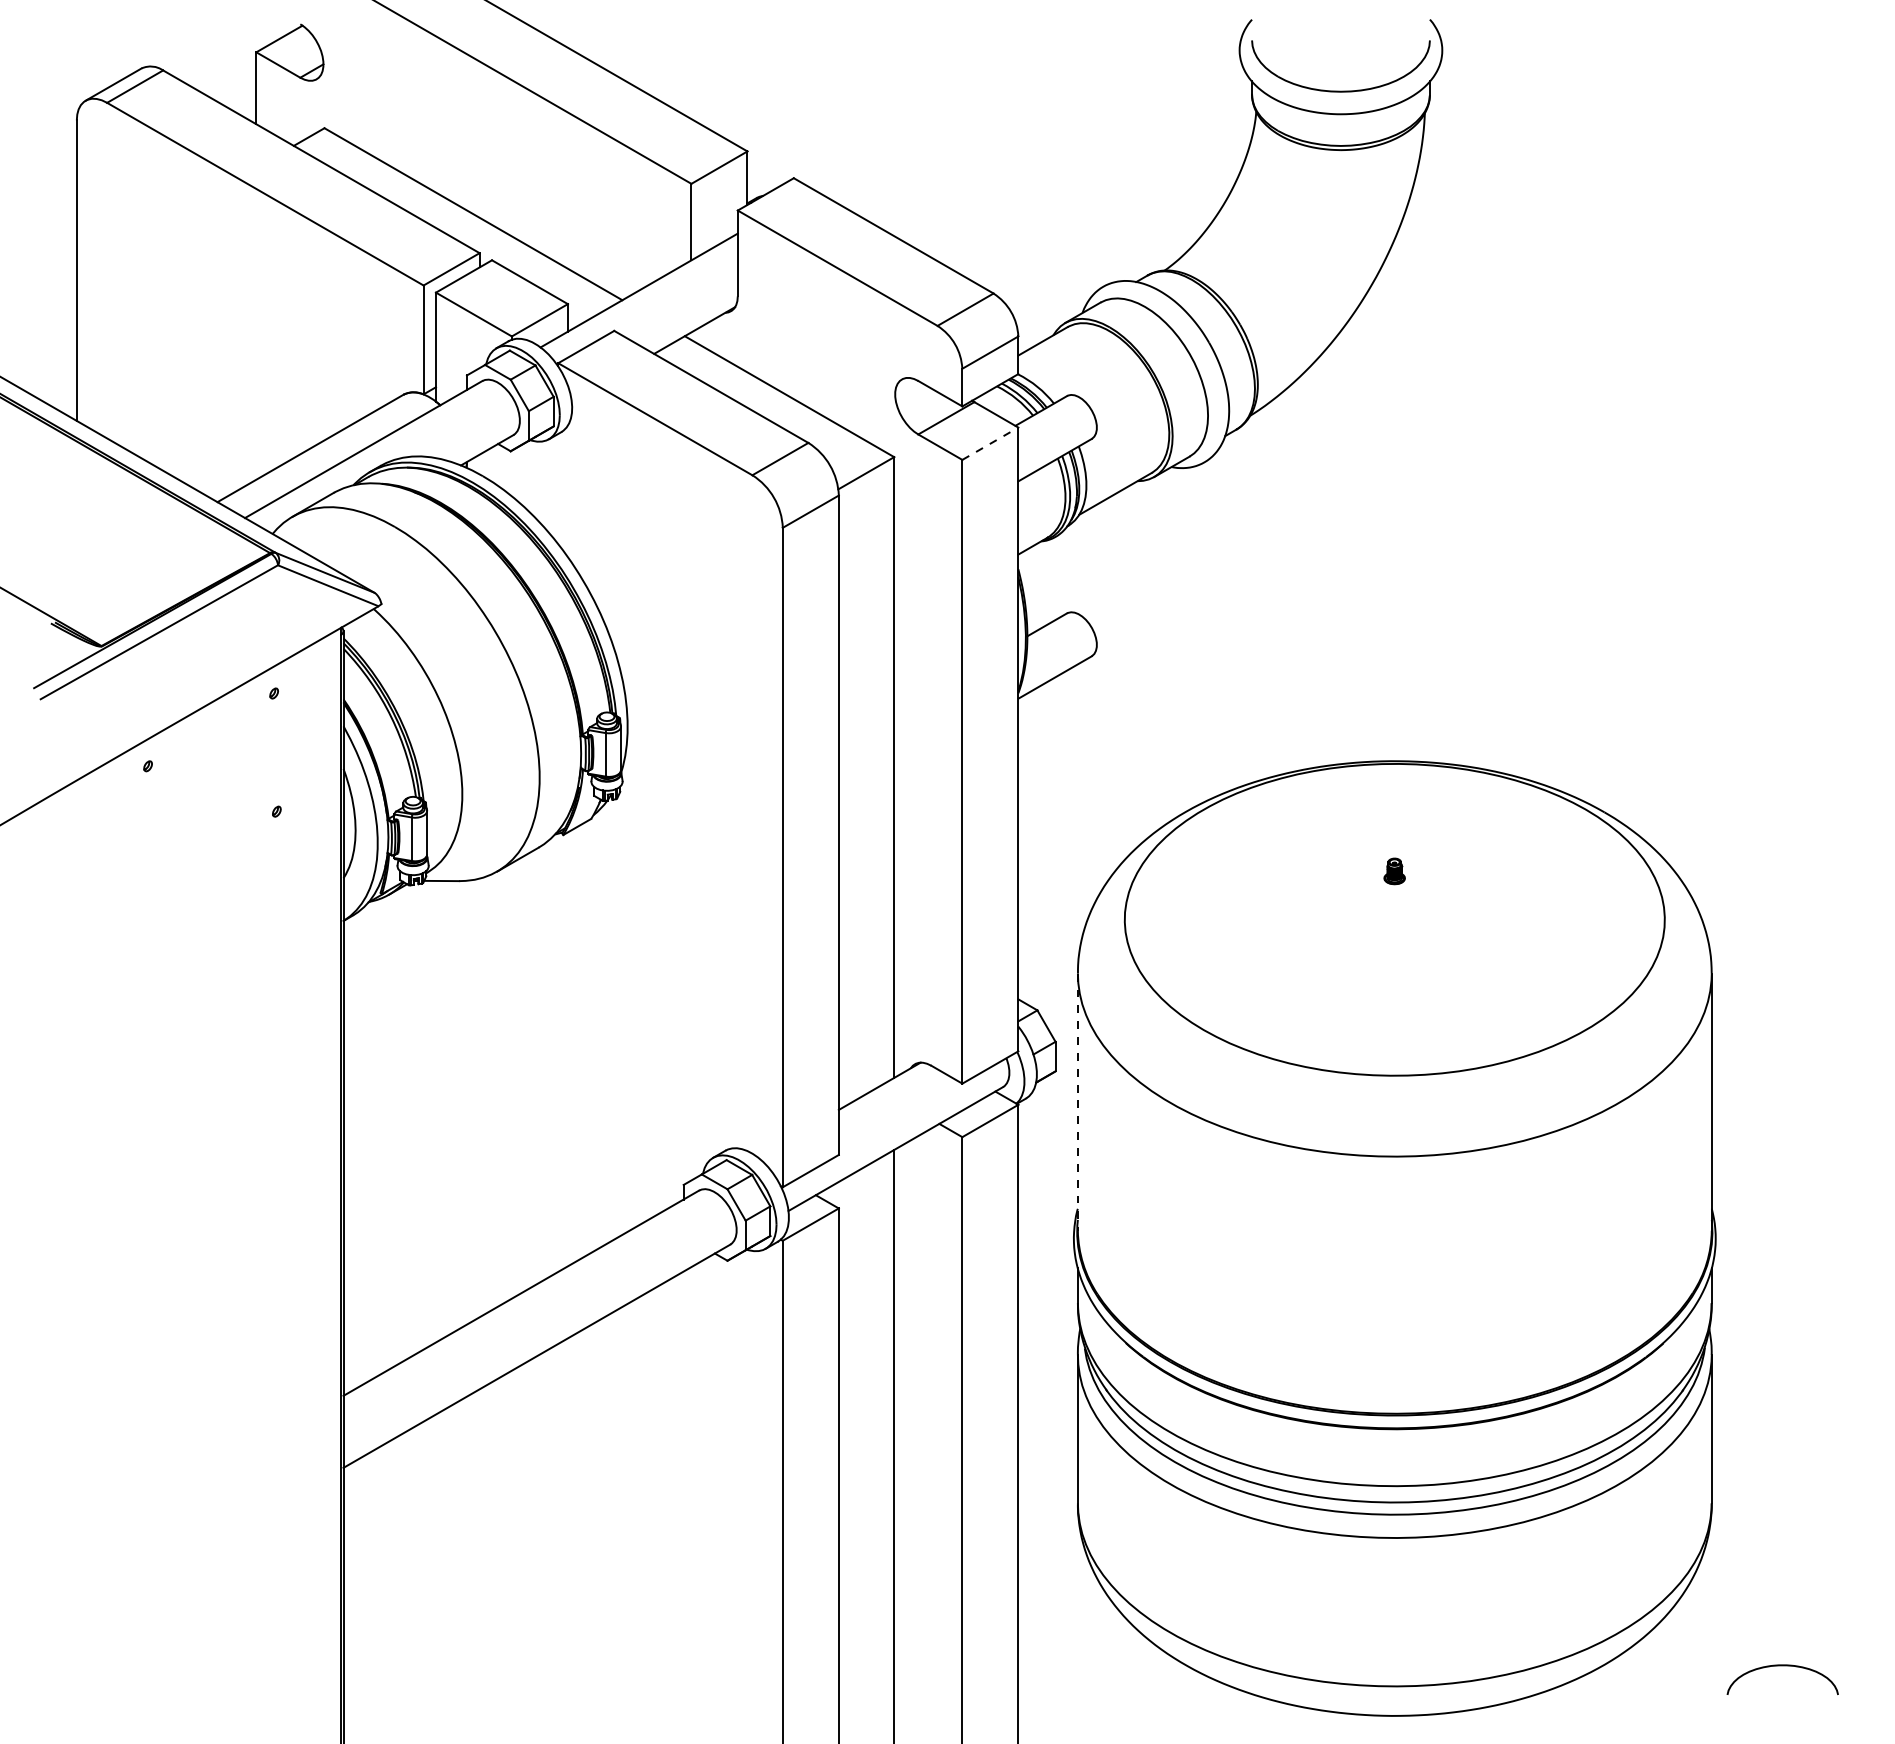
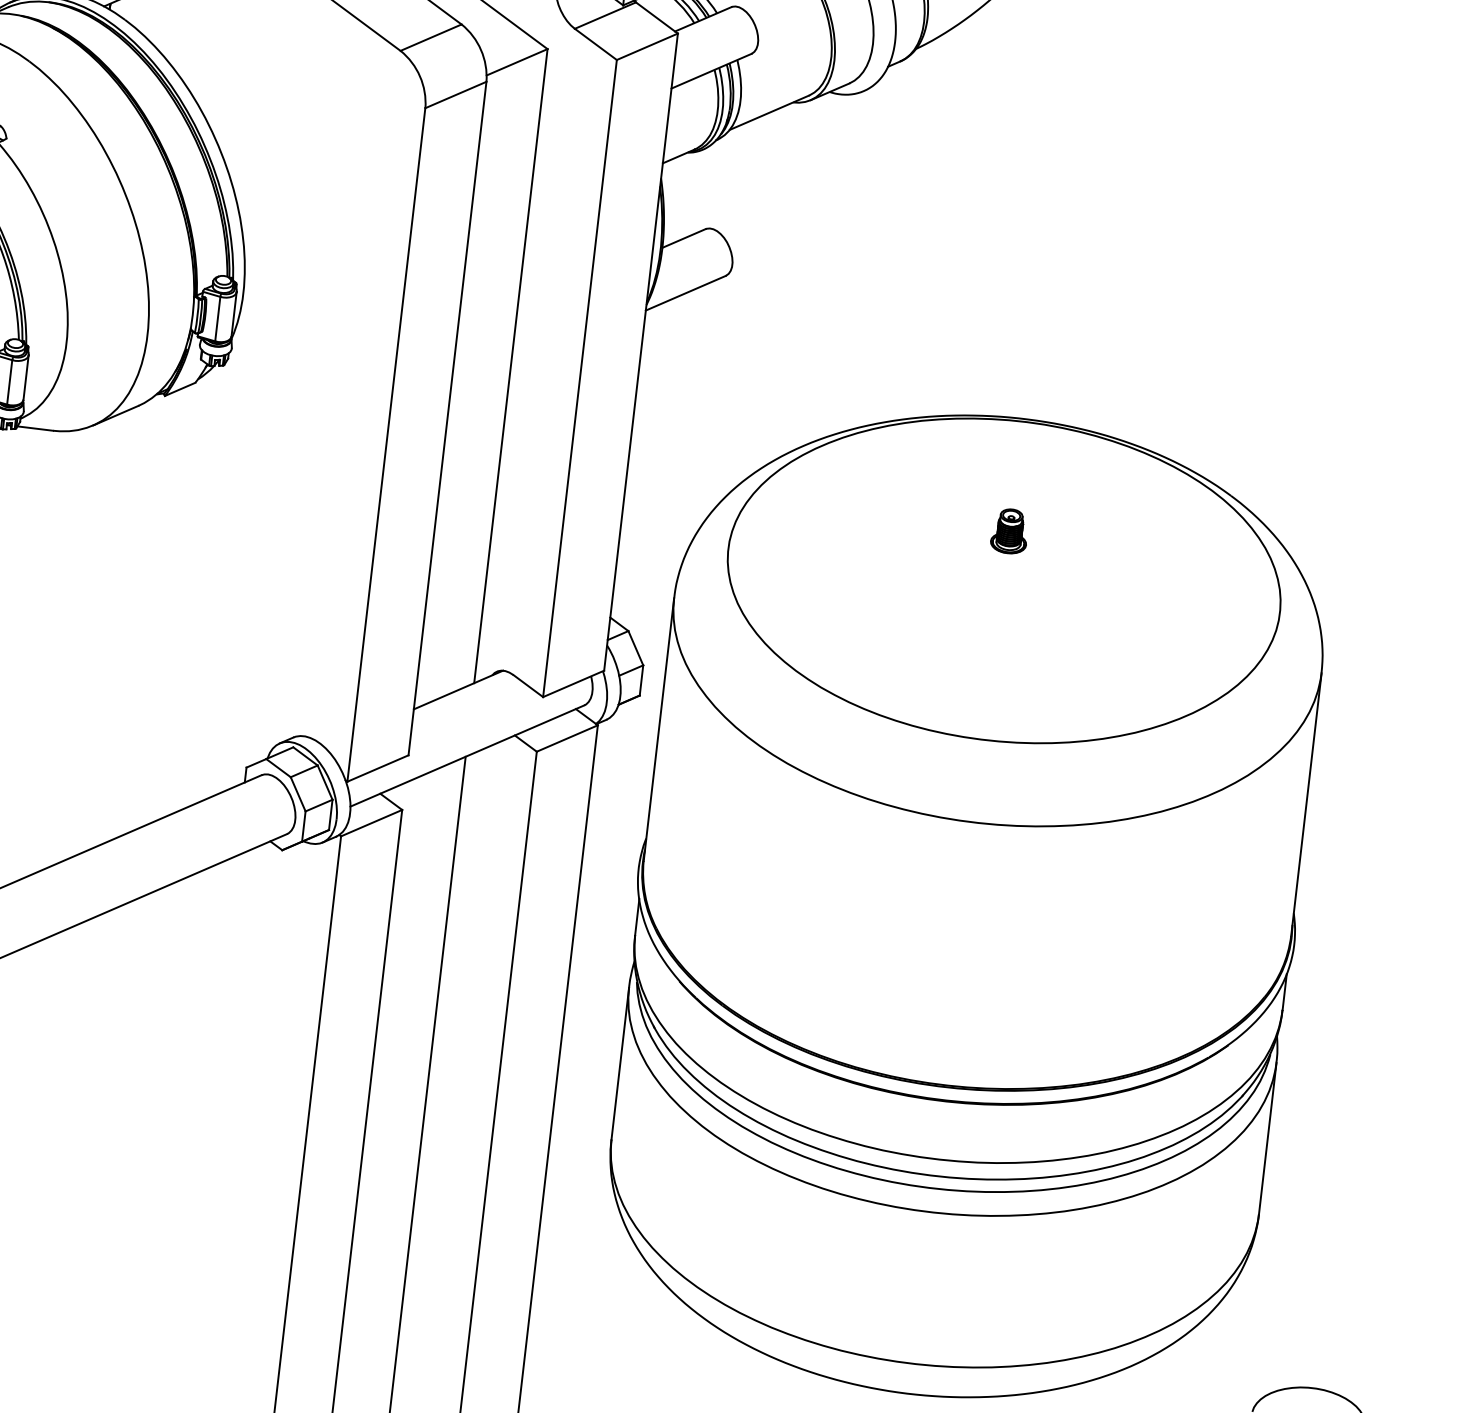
line: (990, 443) -> (647, 46), dashed -> solid
part: (1394, 871) -> (1009, 531), size x1.67
line: (1077, 1102) -> (658, 729), dashed -> solid

